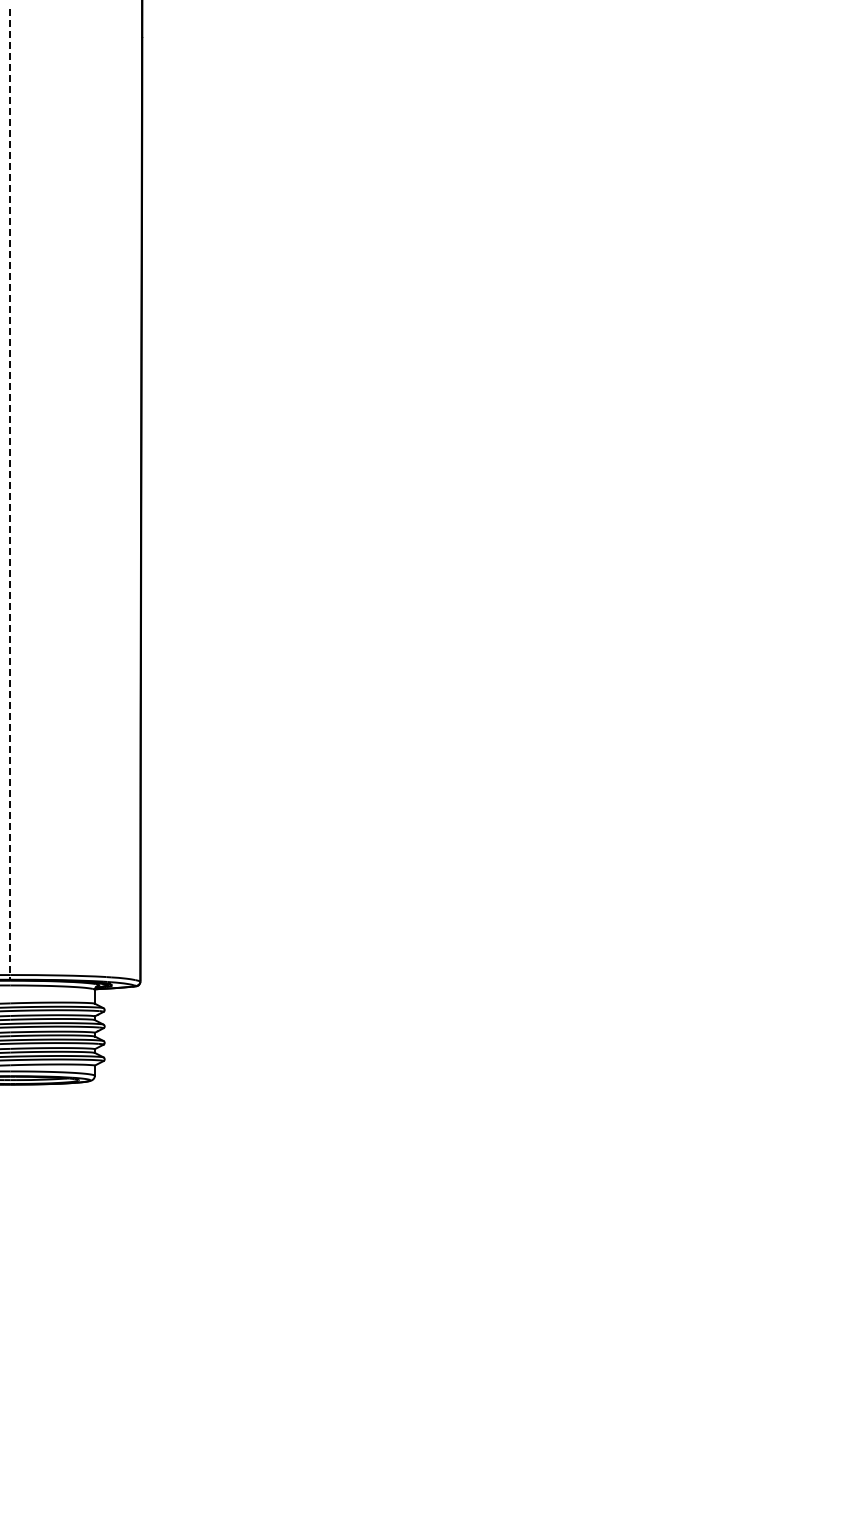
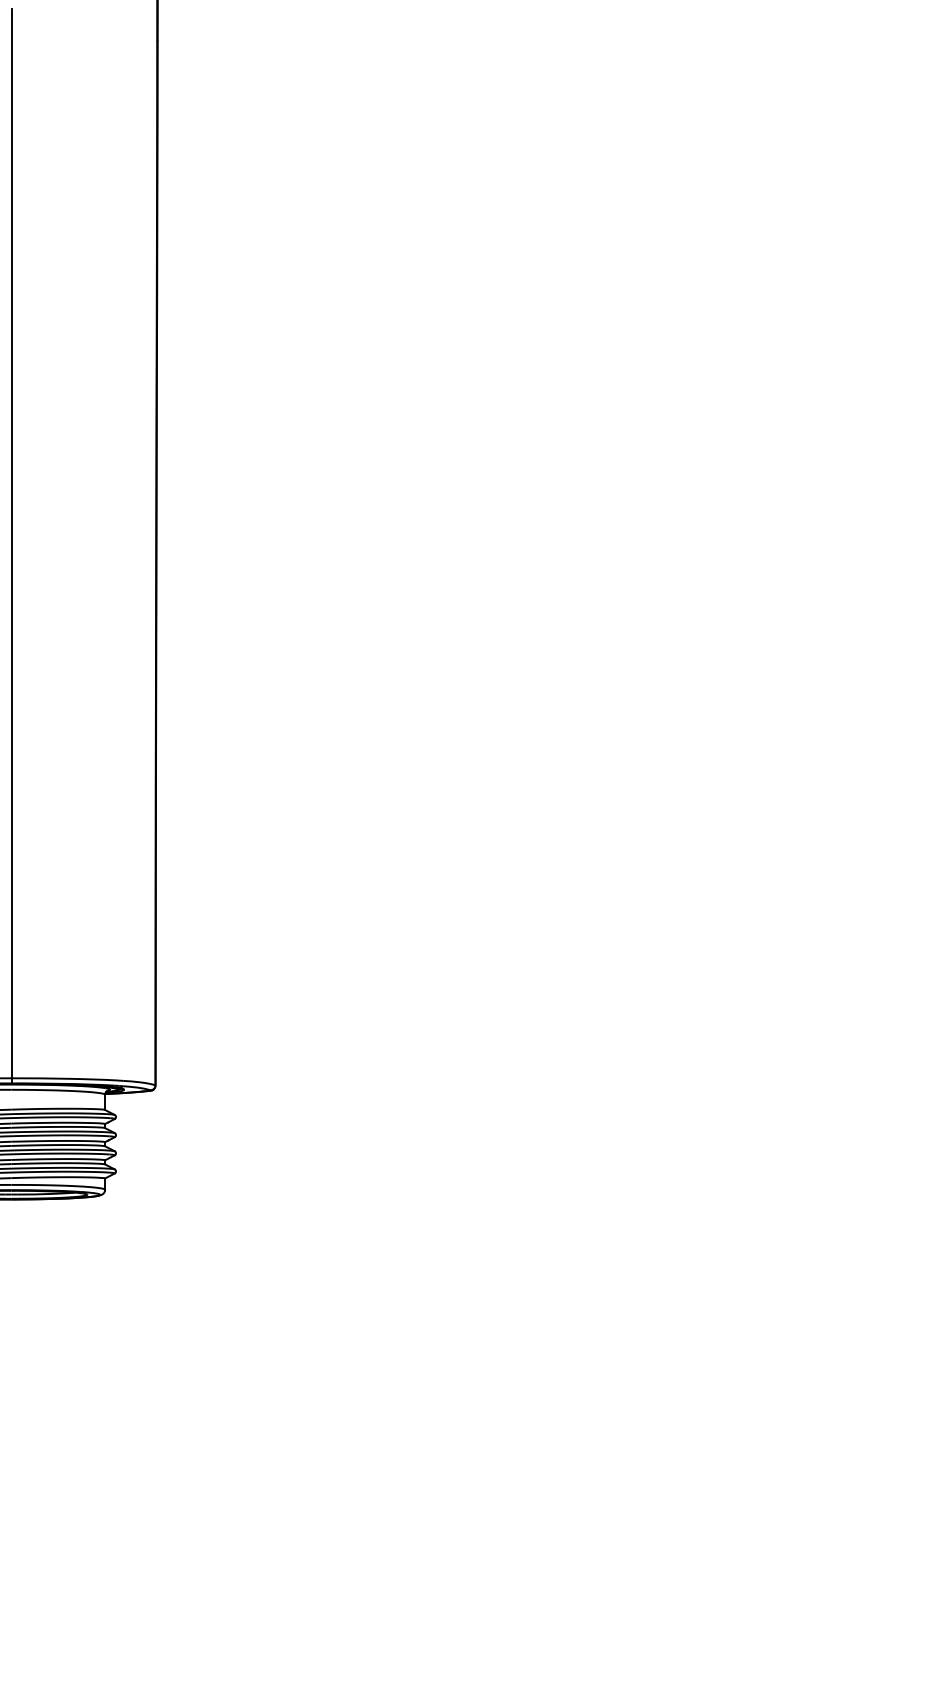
line: (10, 494) -> (11, 546), dashed -> solid

